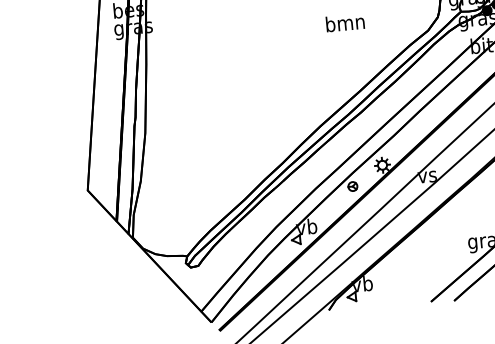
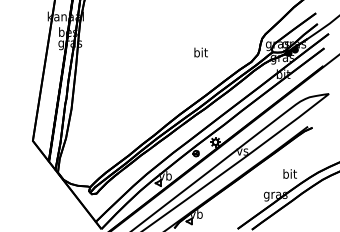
text: (344, 22) -> (200, 52), bmn -> bit

